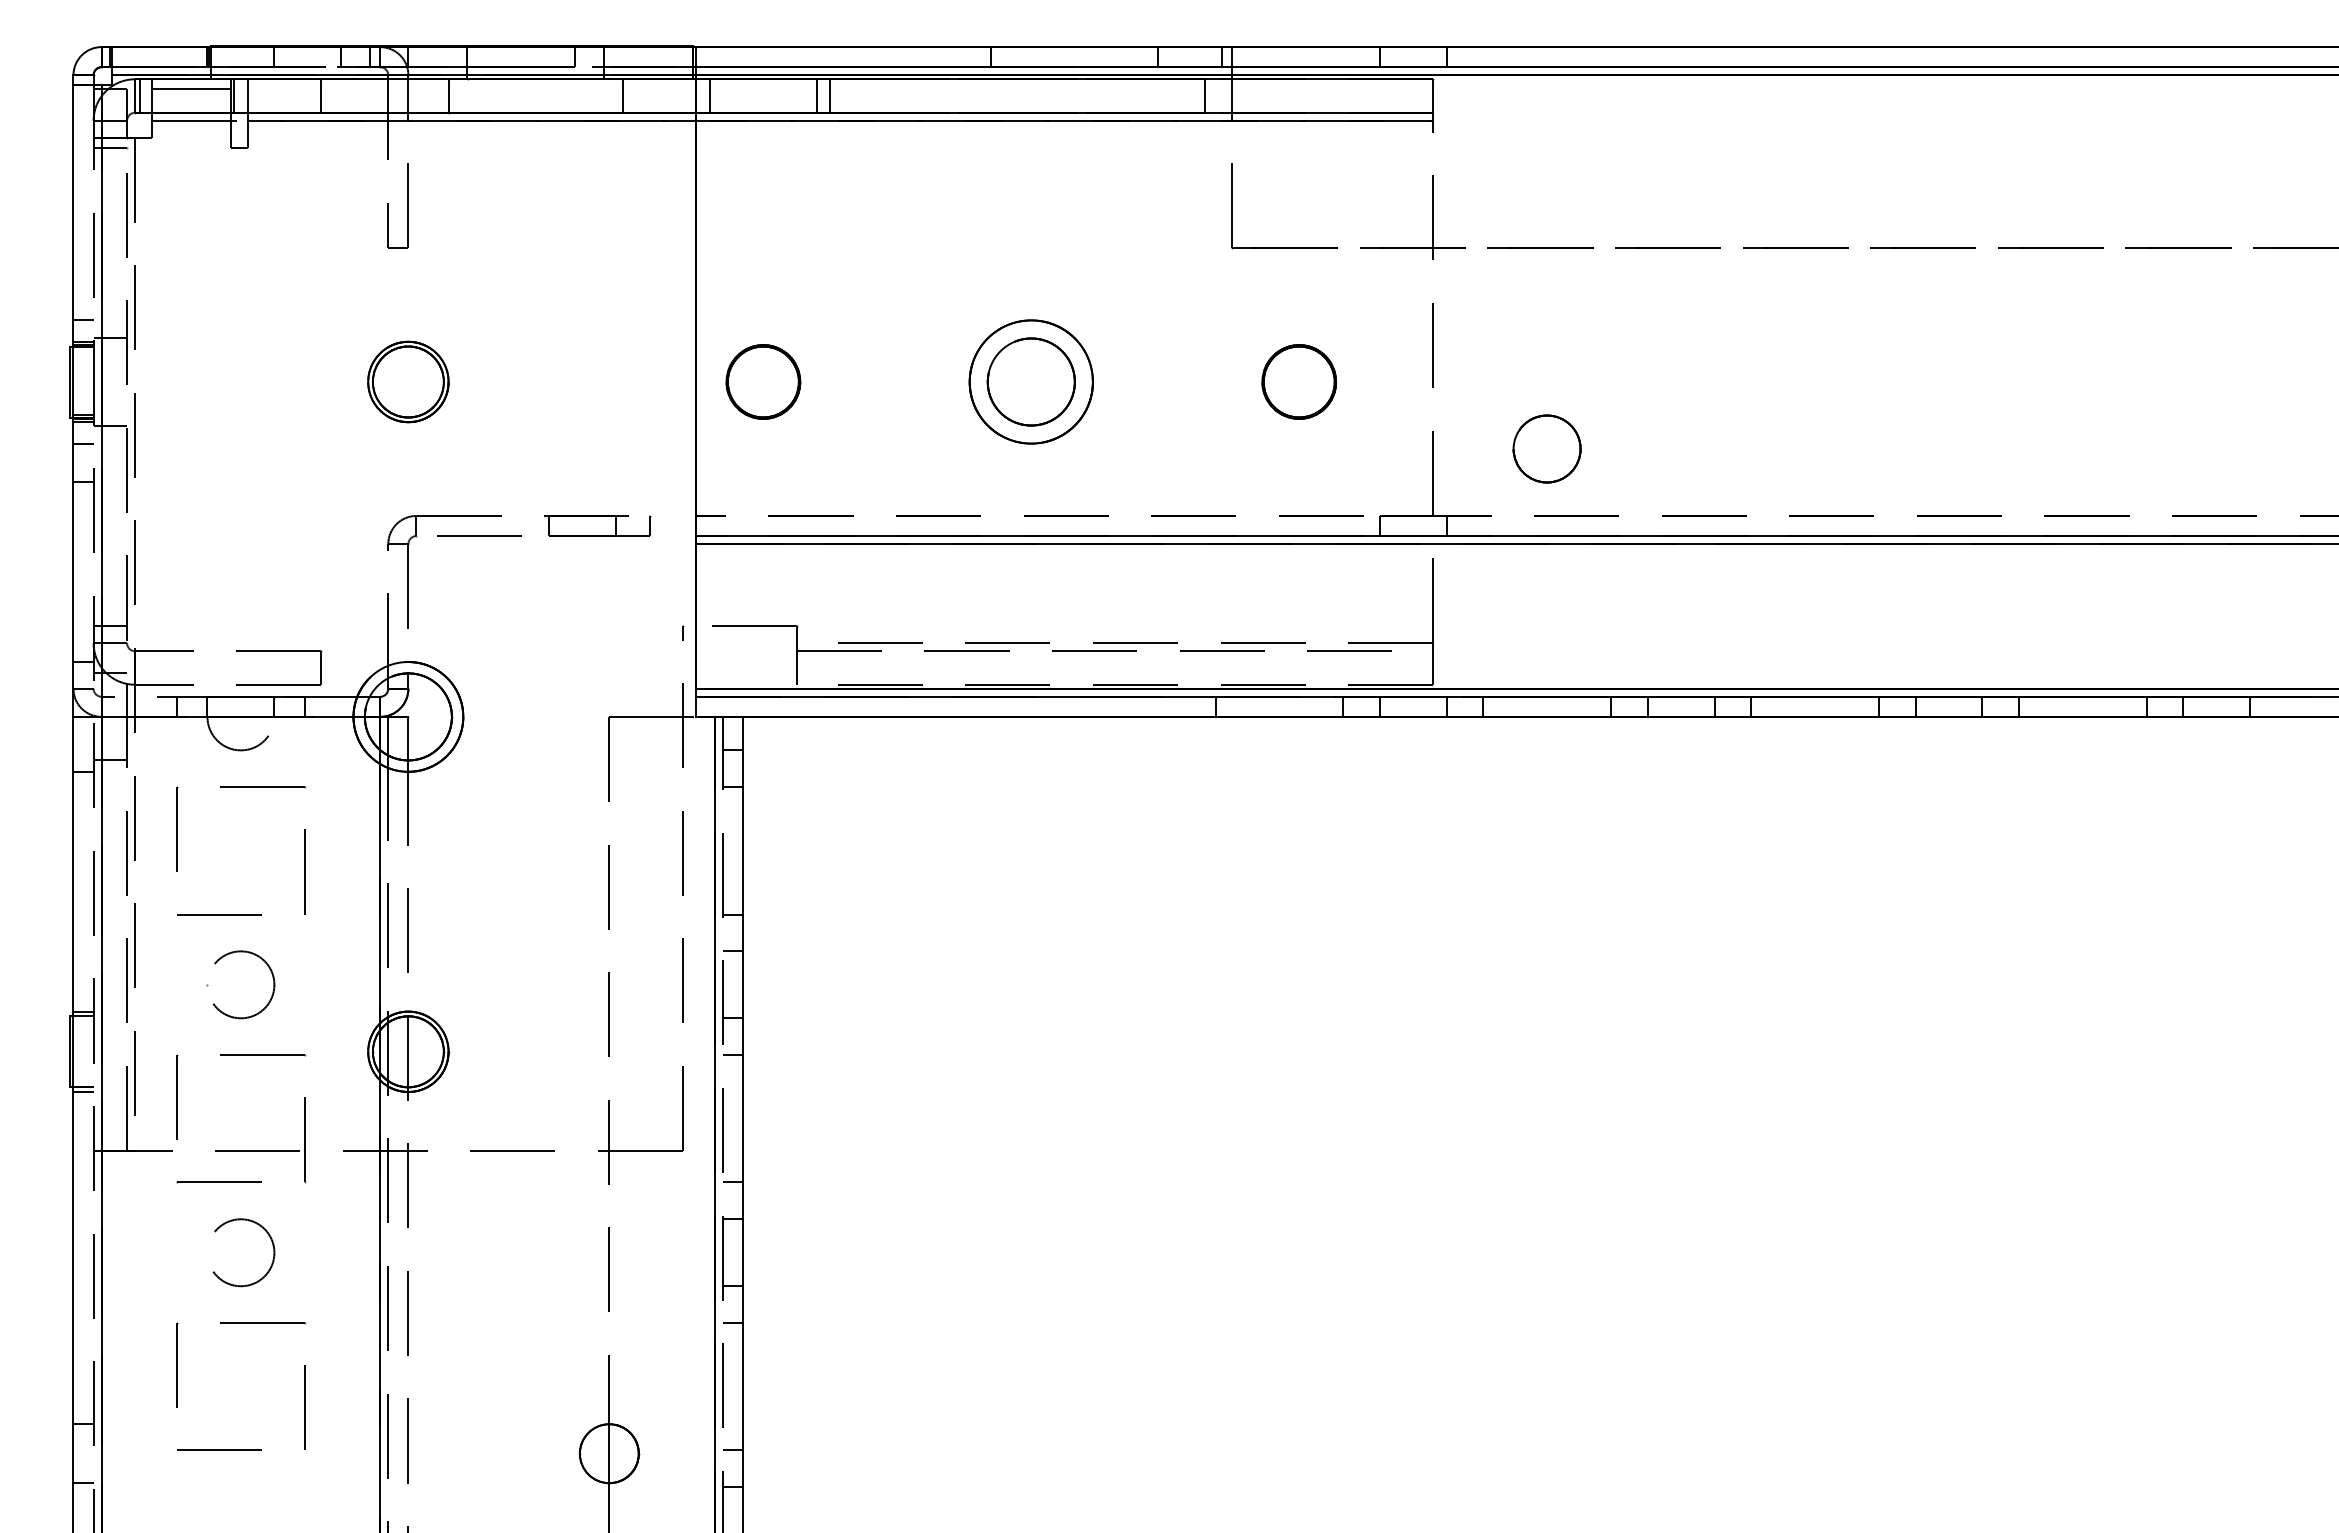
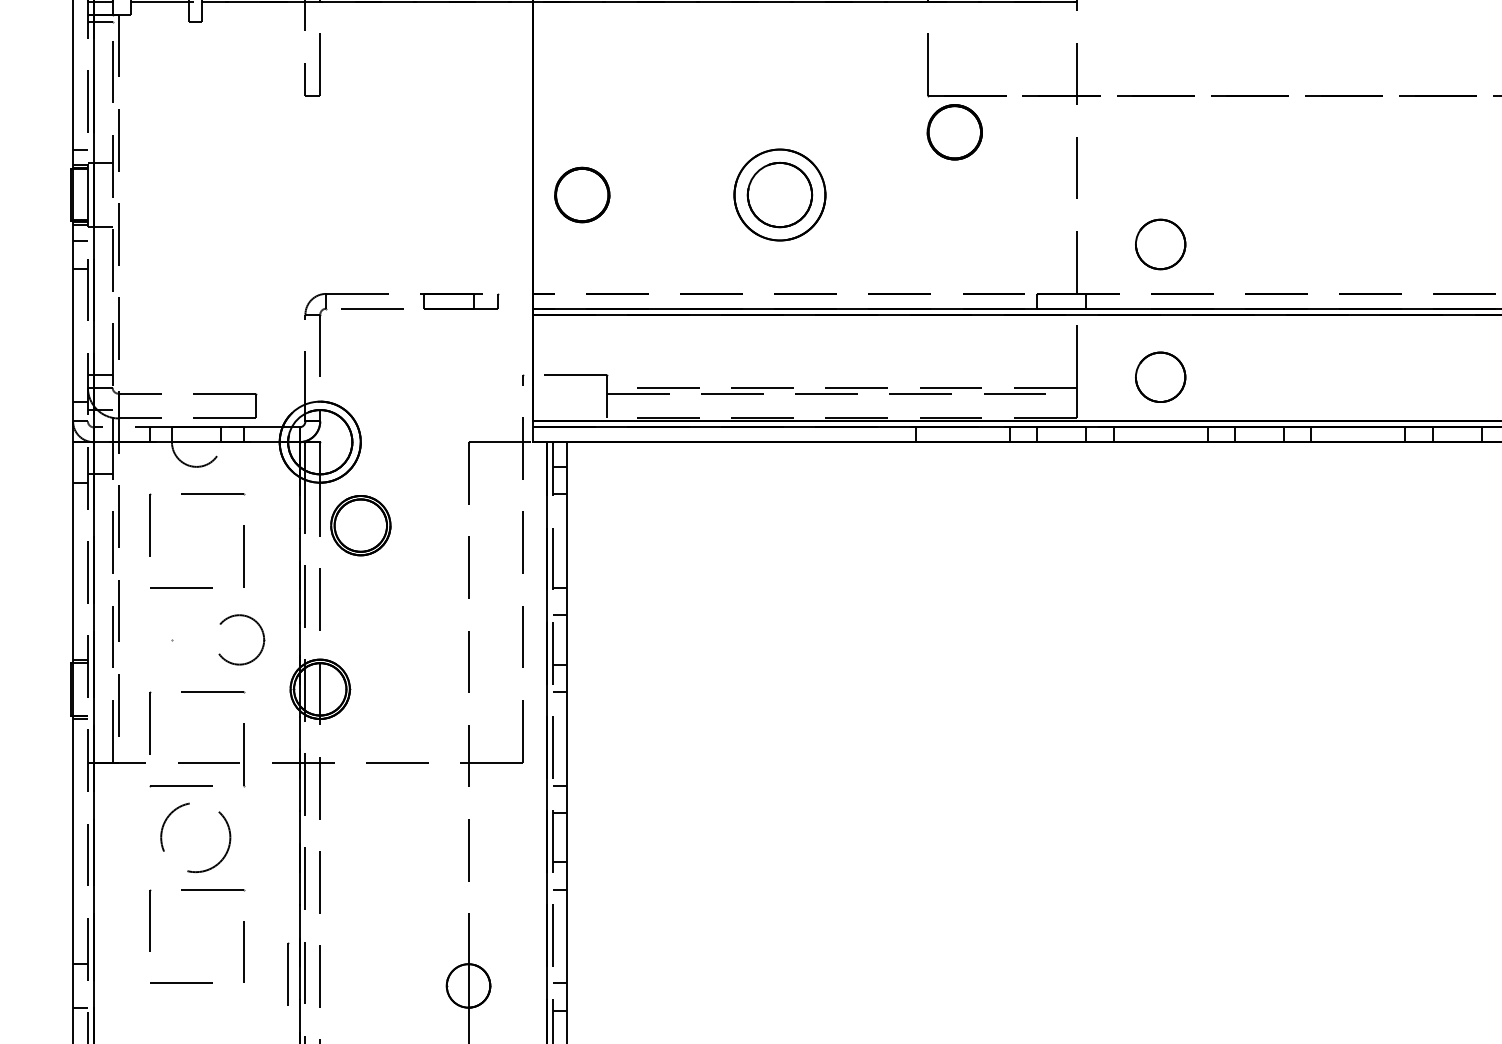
part: (408, 381) -> (360, 525), moved
part: (1299, 381) -> (955, 131), moved
part: (1546, 628) -> (1160, 376), added
part: (272, 978) -> (262, 635), moved
circle: (243, 1252) -> (198, 837), size x1.4
line: (364, 1437) -> (287, 973), added

